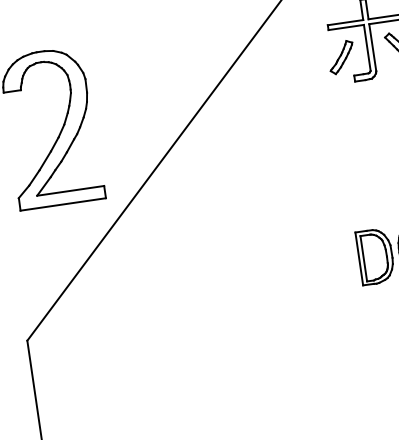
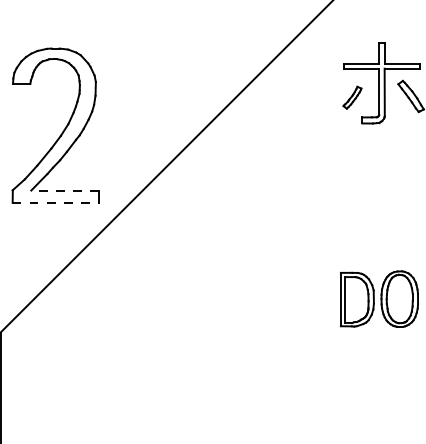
part: (341, 57) -> (352, 97), size x0.7
line: (71, 190) -> (65, 190), solid -> dashed
line: (63, 203) -> (56, 202), solid -> dashed

